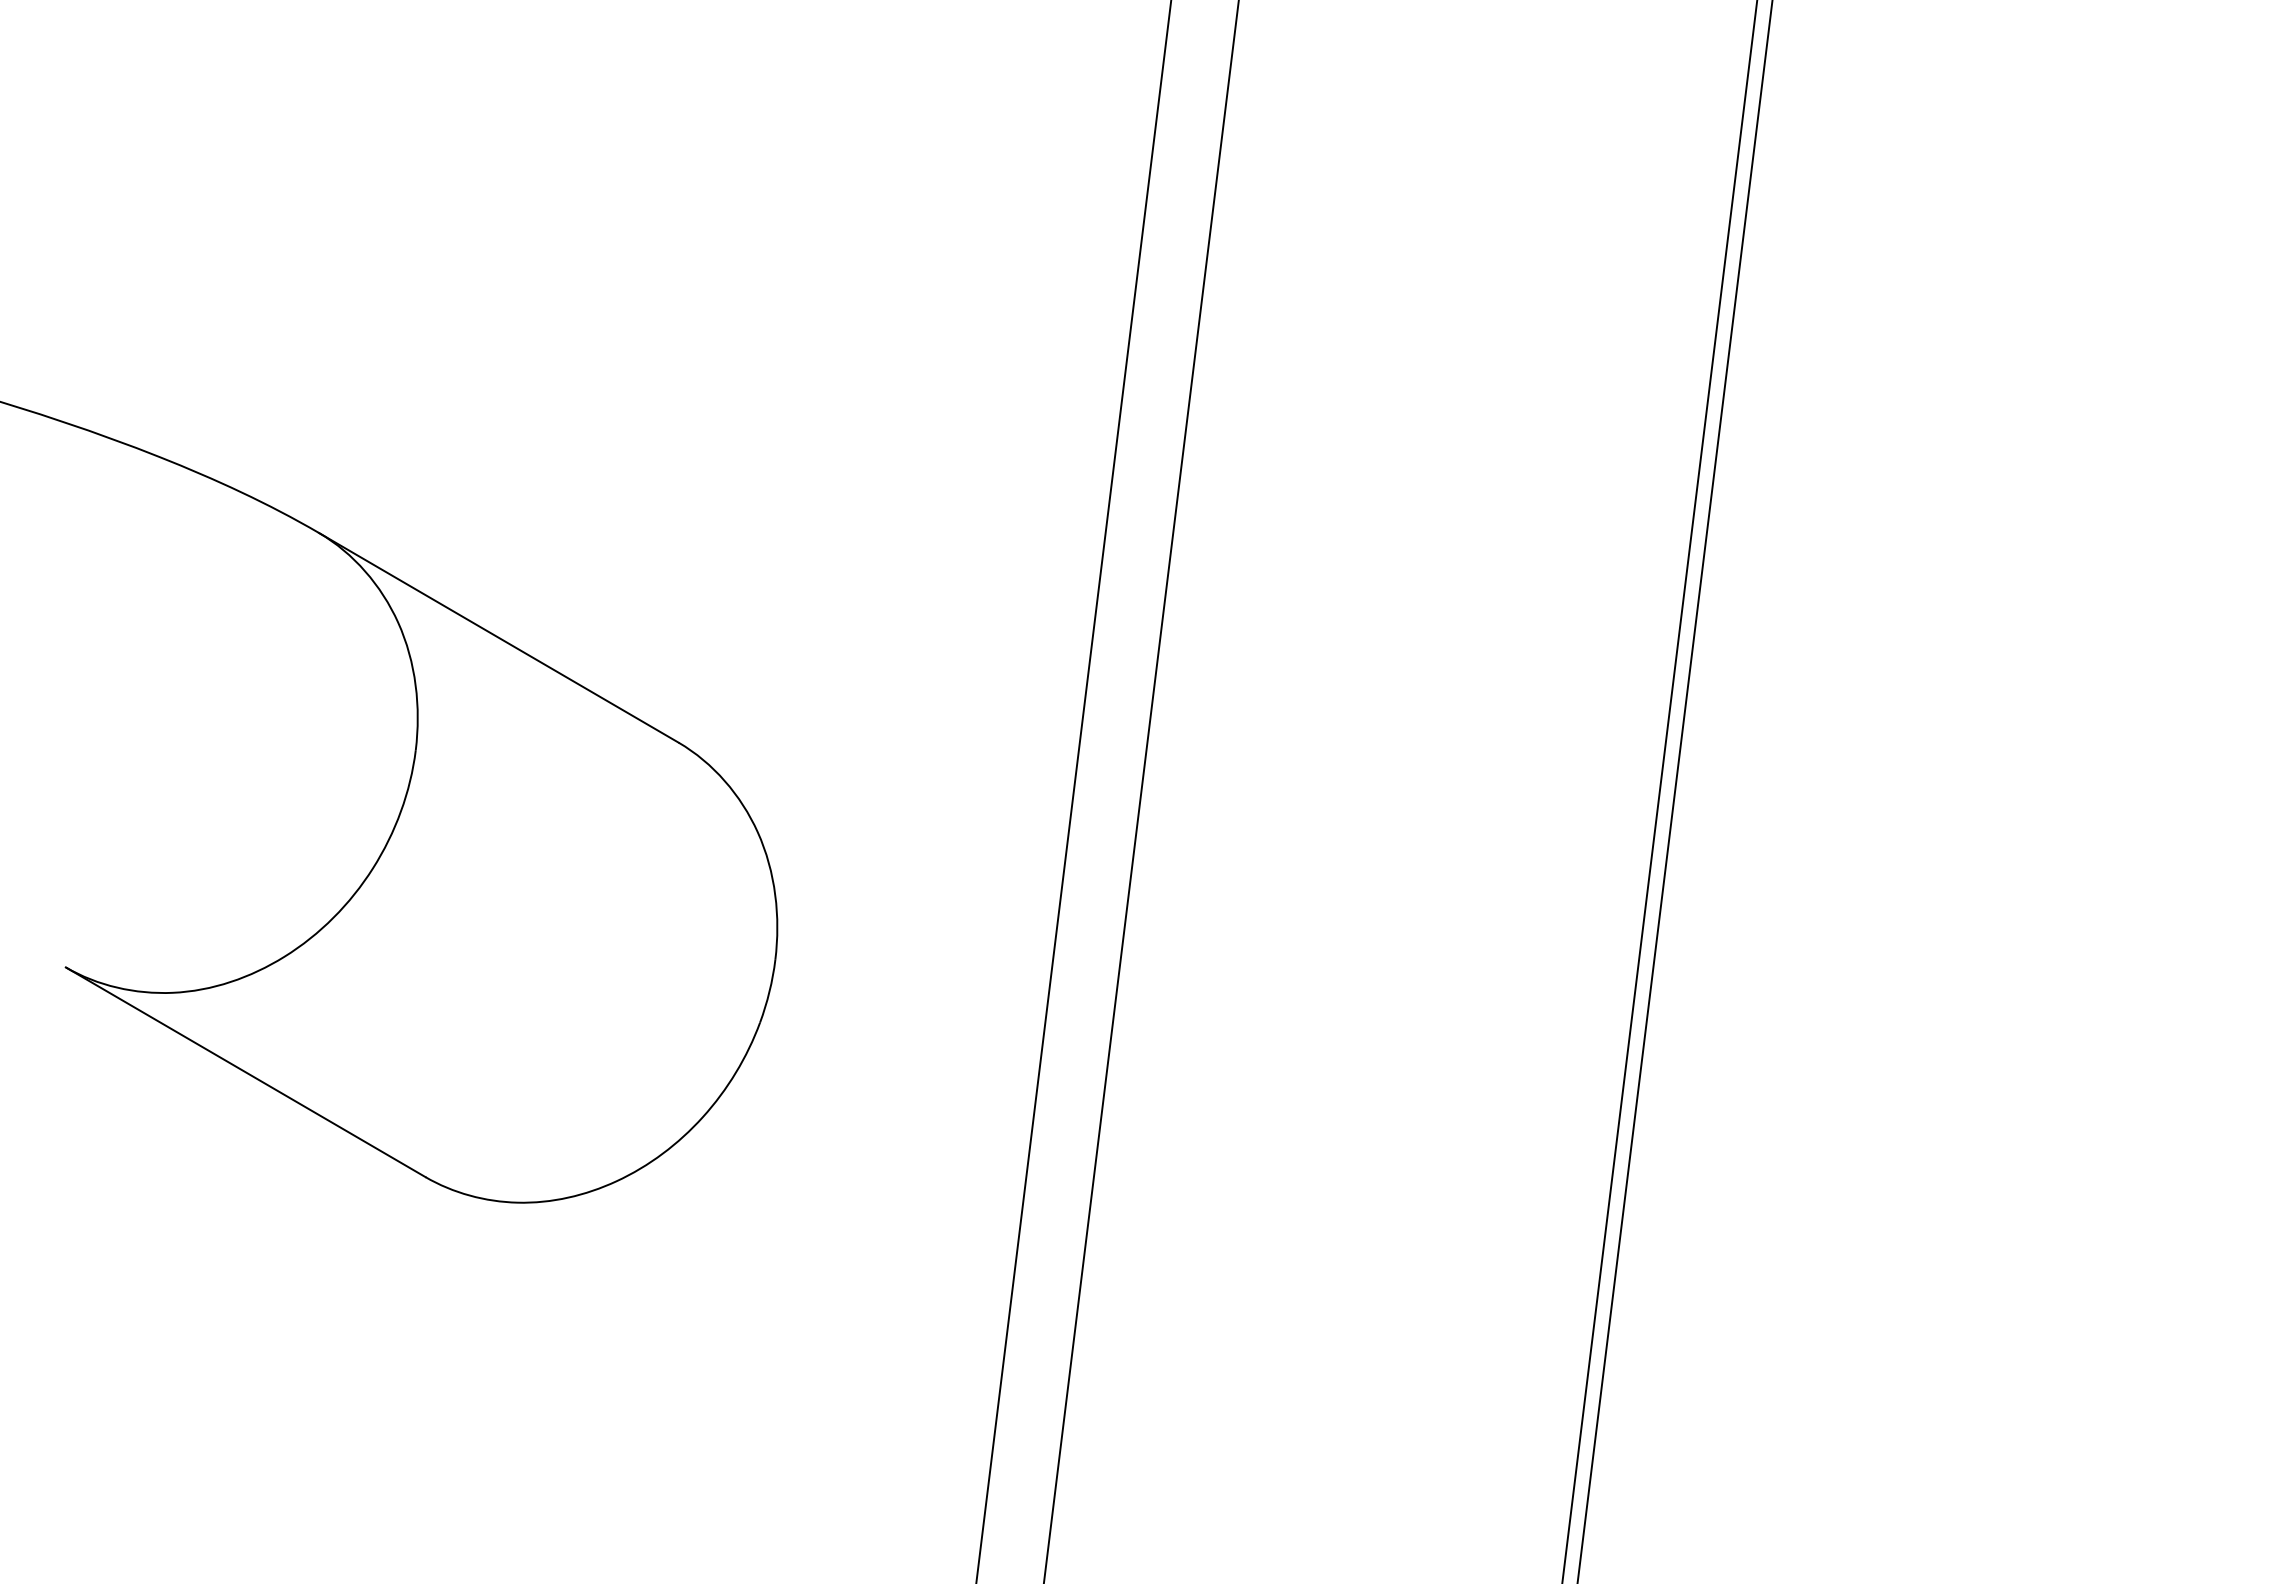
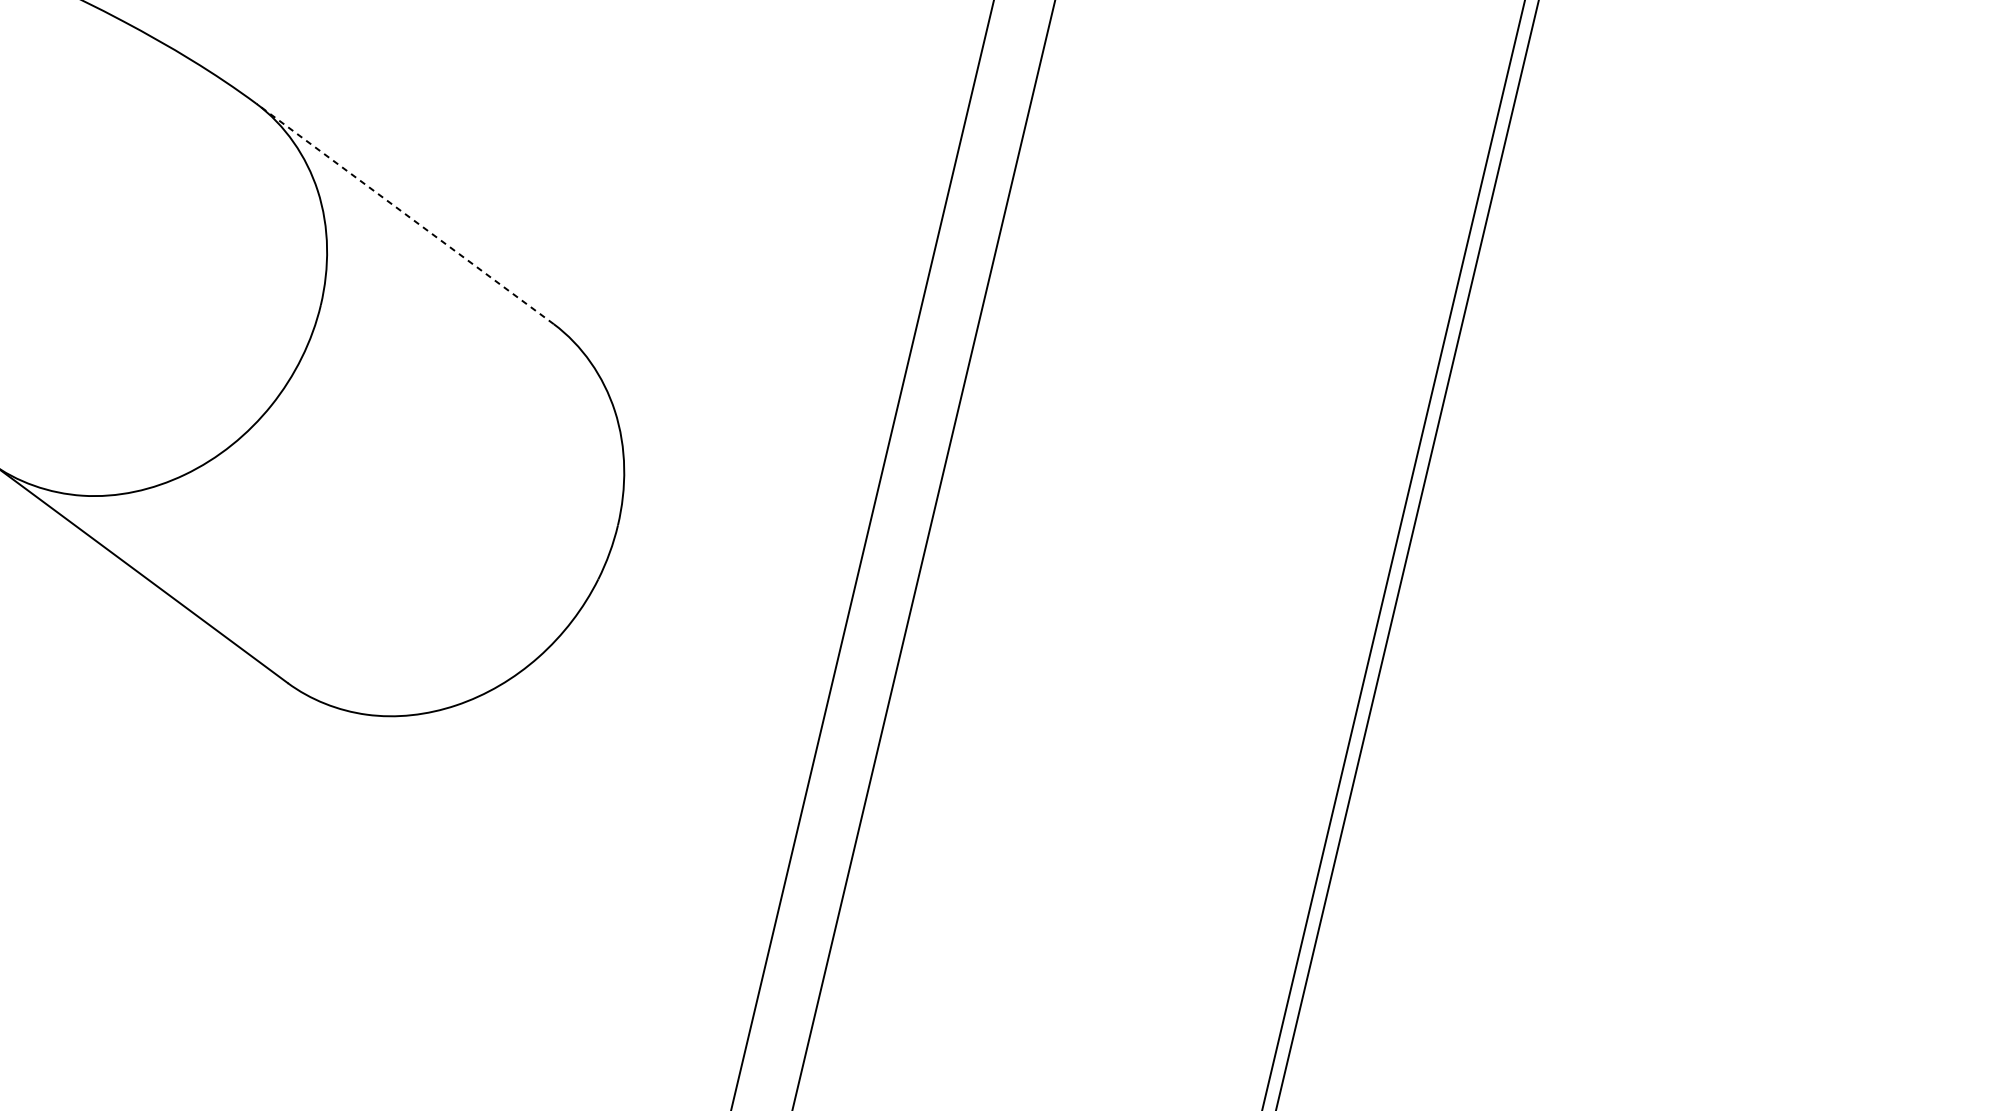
line: (498, 637) -> (404, 213), solid -> dashed

